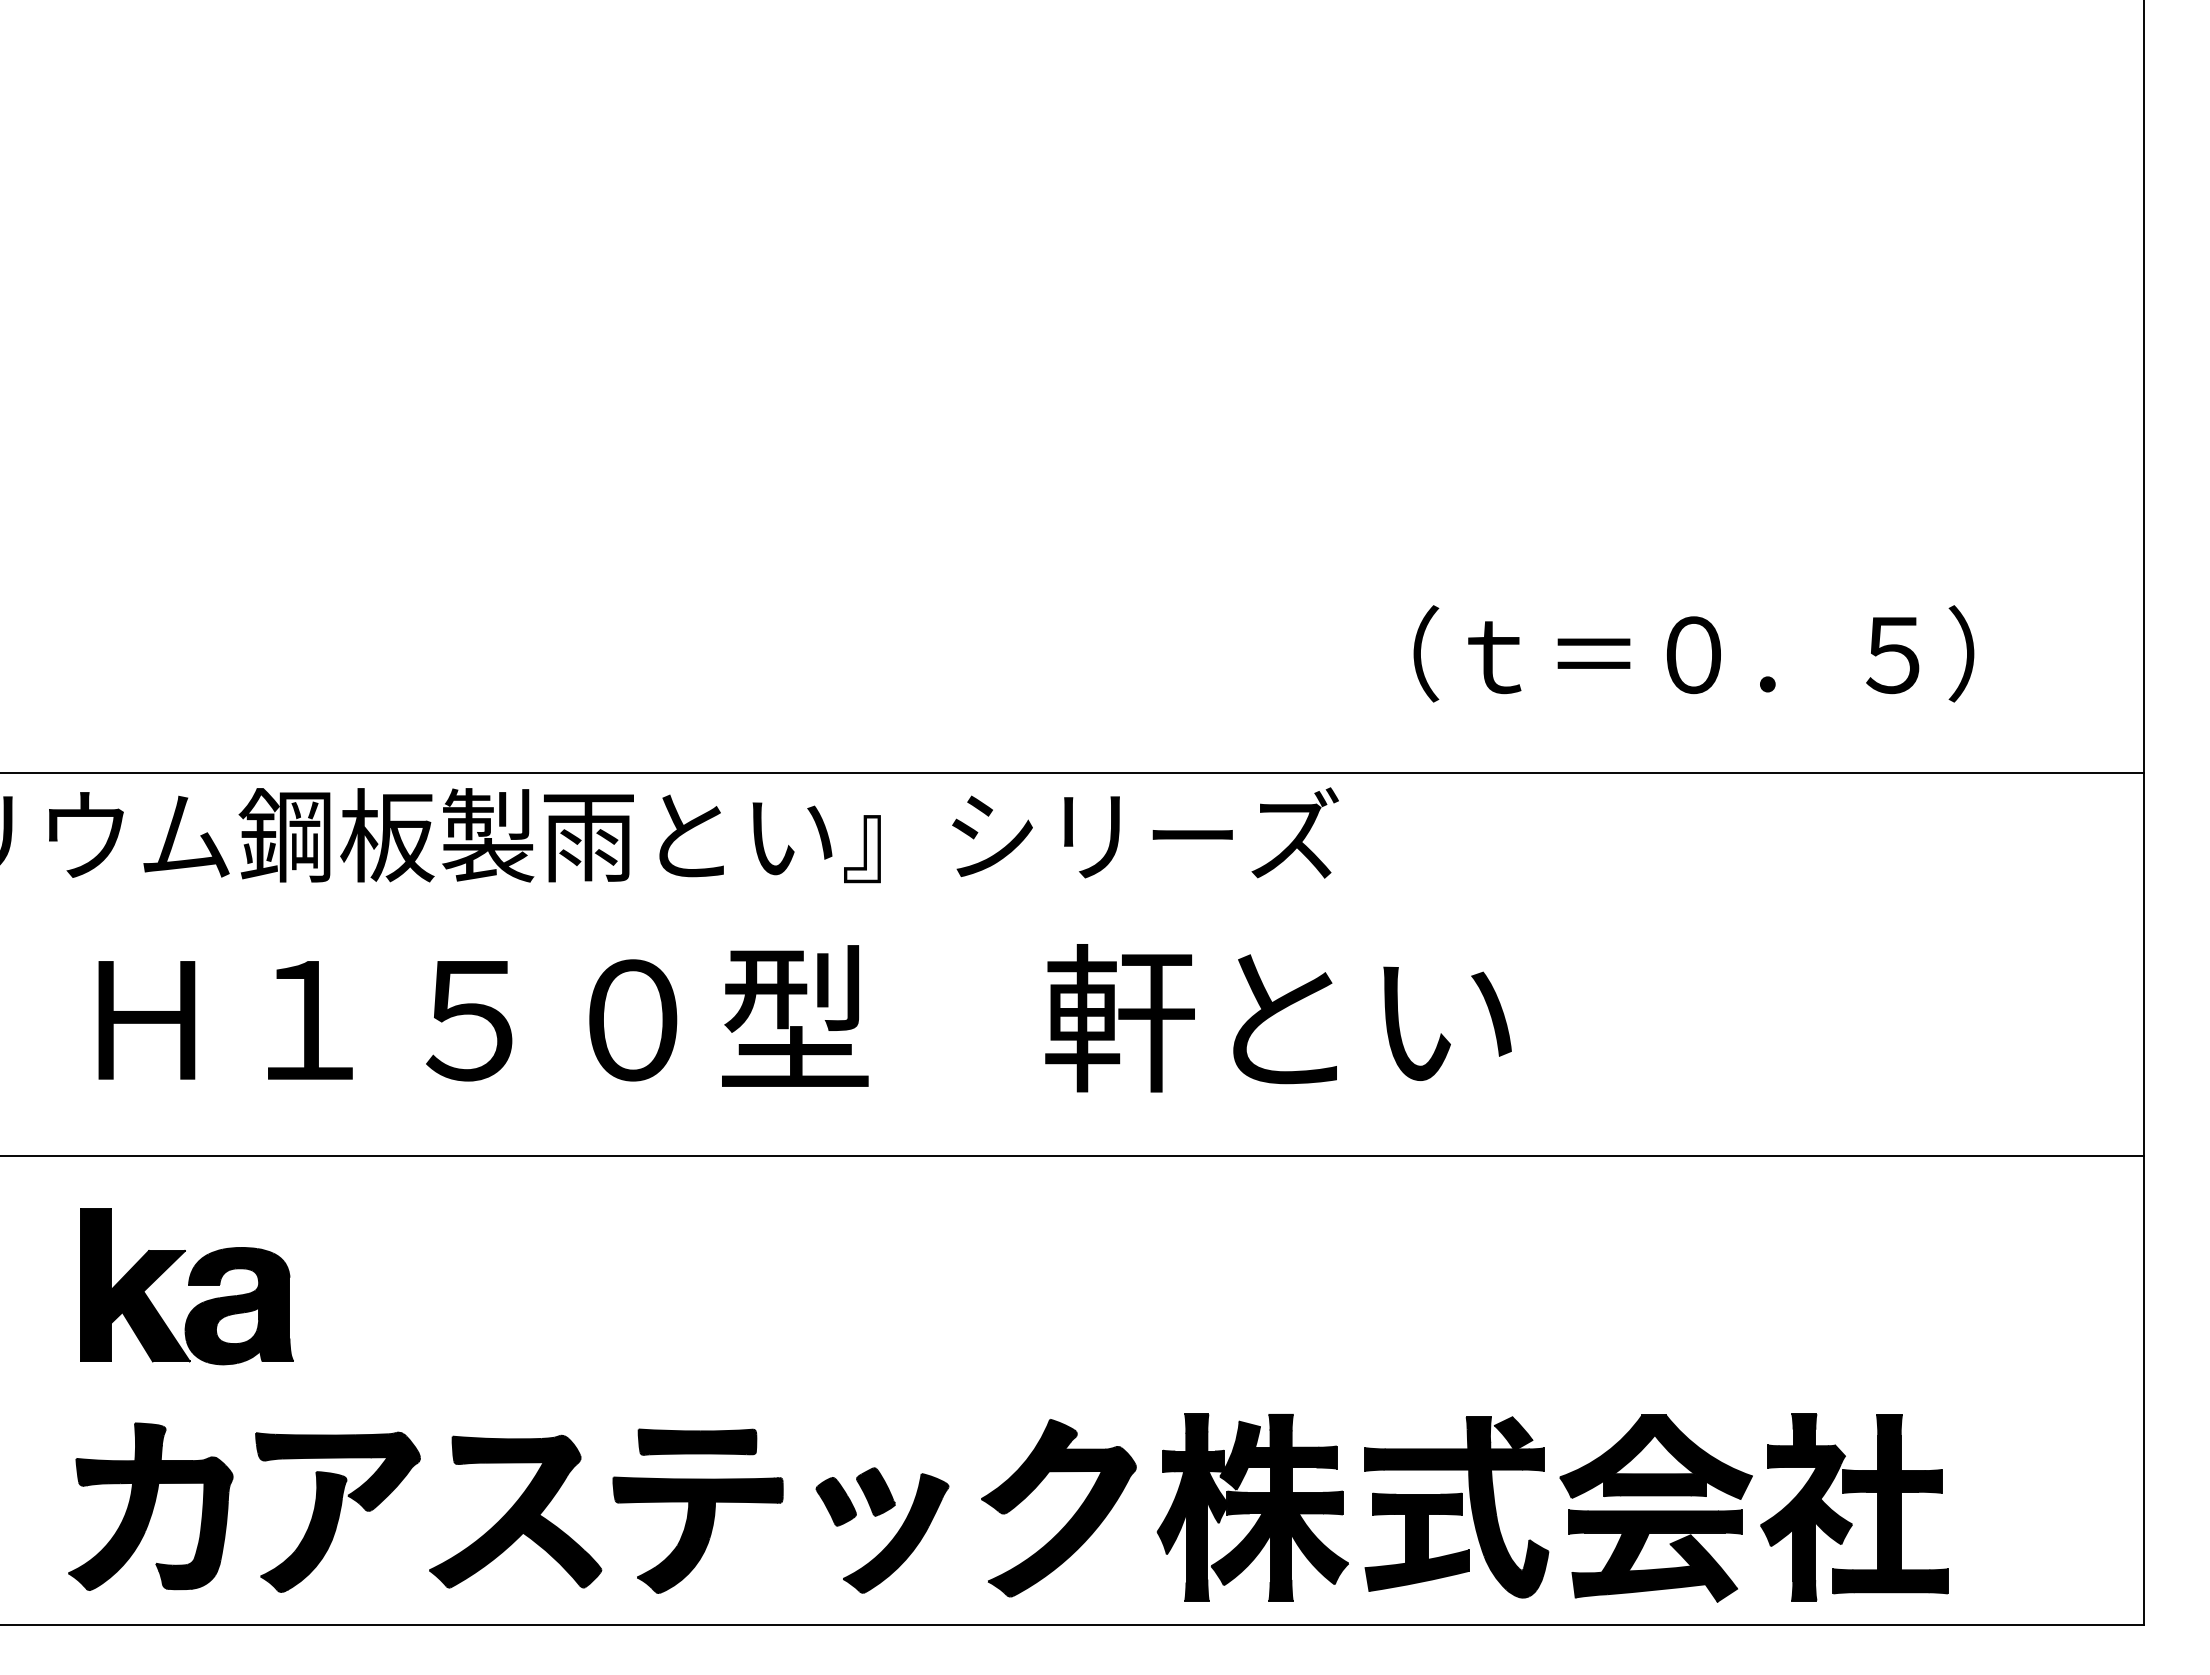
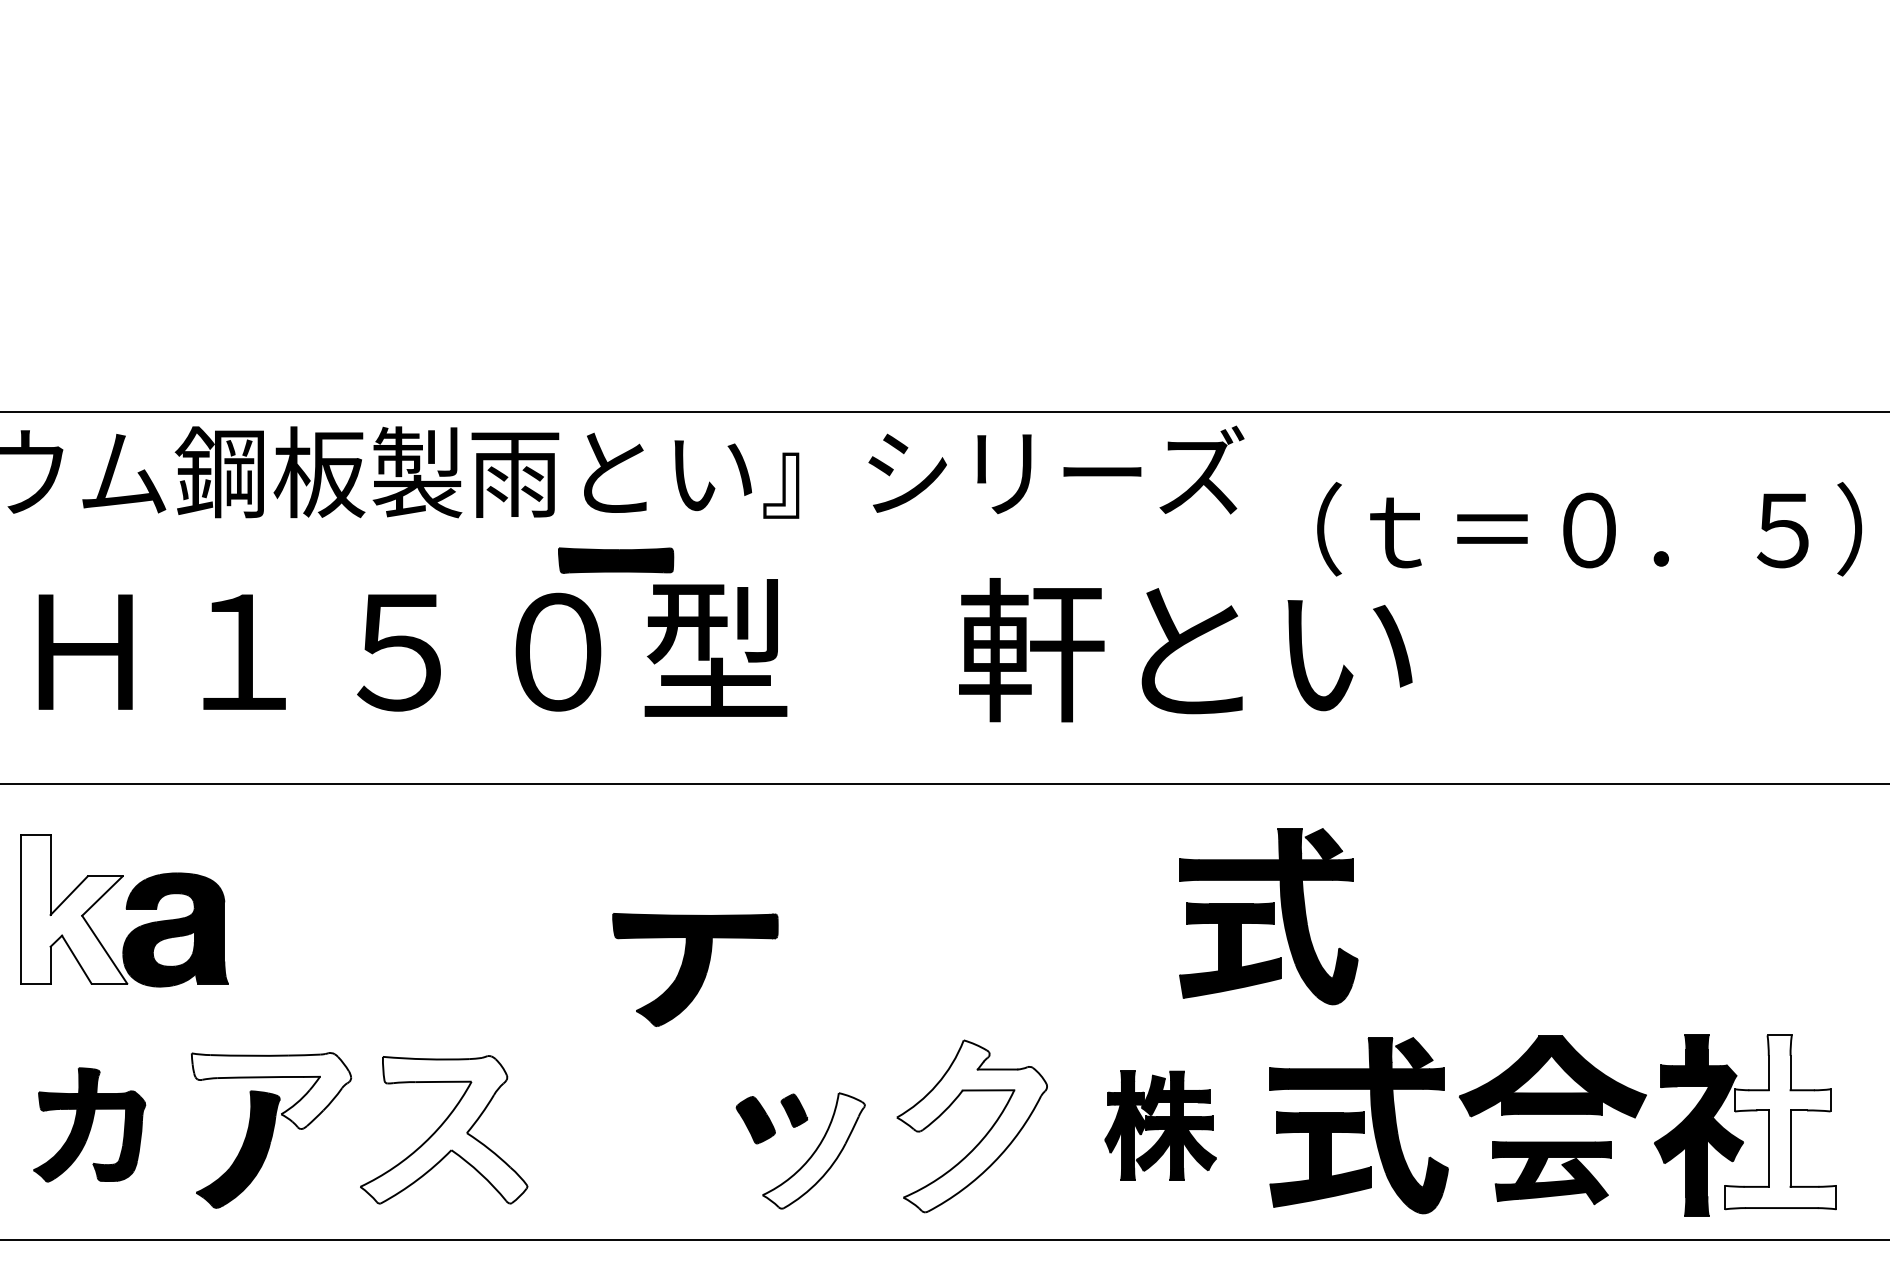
text: (1693, 653) -> (1589, 528), moved
fill: (134, 1284) -> (73, 908), removed
part: (1363, 1292) -> (1268, 916), added
part: (697, 1441) -> (616, 559), moved
fill: (337, 1471) -> (270, 1090), removed
part: (875, 1491) -> (793, 1110), size x0.7
fill: (1890, 1503) -> (1780, 1121), removed
part: (150, 1506) -> (89, 1124), size x0.7
fill: (1058, 1507) -> (971, 1125), removed
part: (1252, 1507) -> (1160, 1125), size x0.6
fill: (515, 1511) -> (444, 1129), removed
fill: (895, 1532) -> (813, 1150), removed
part: (697, 1534) -> (694, 969), moved
part: (1655, 1555) -> (1552, 1172), size x0.7

